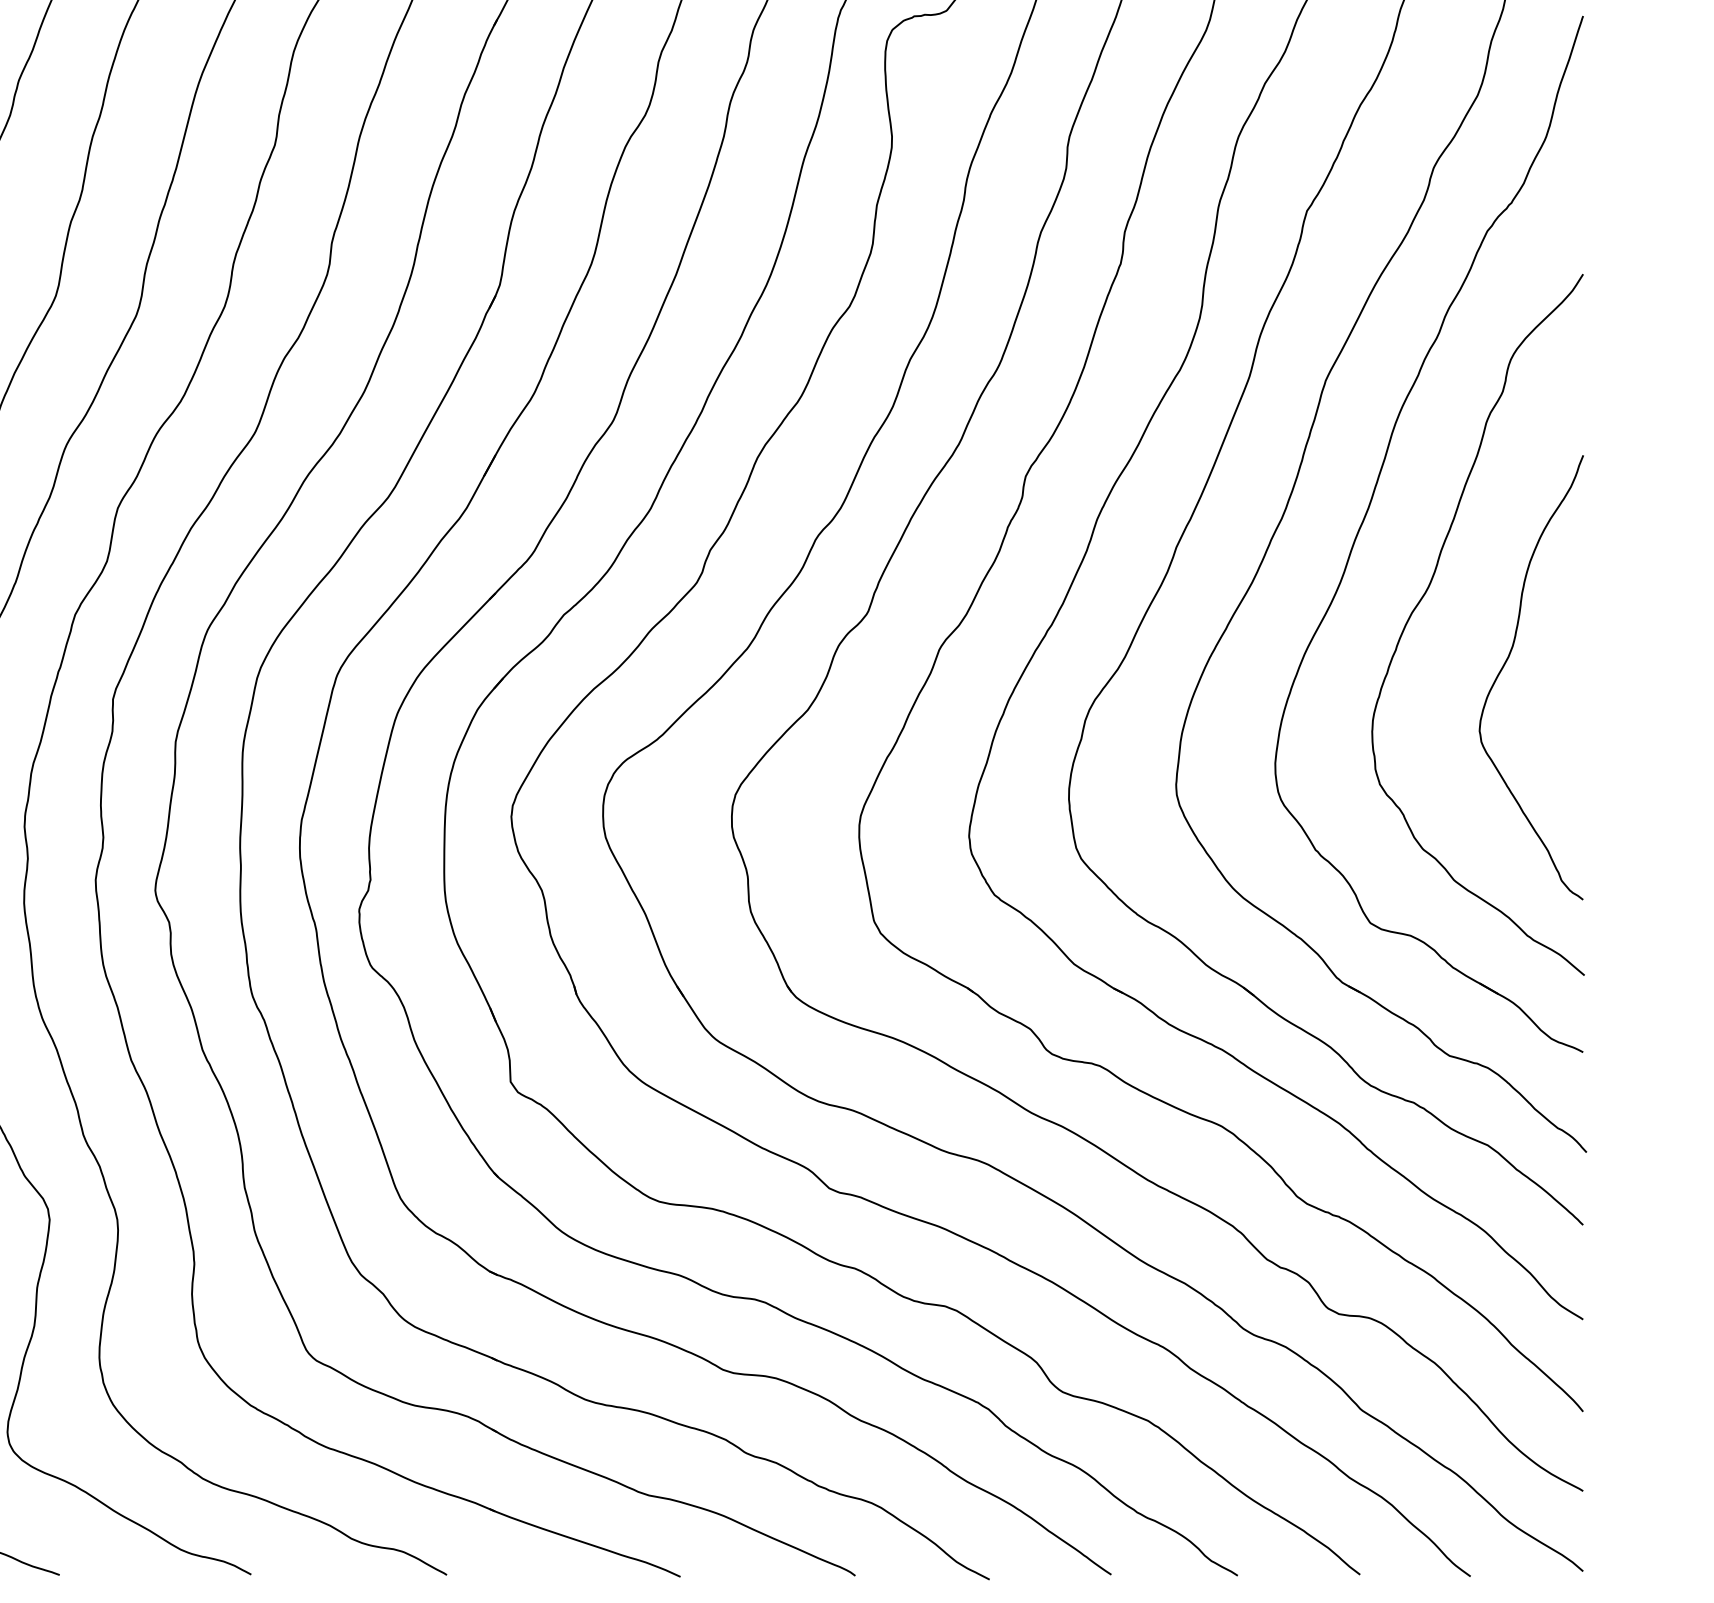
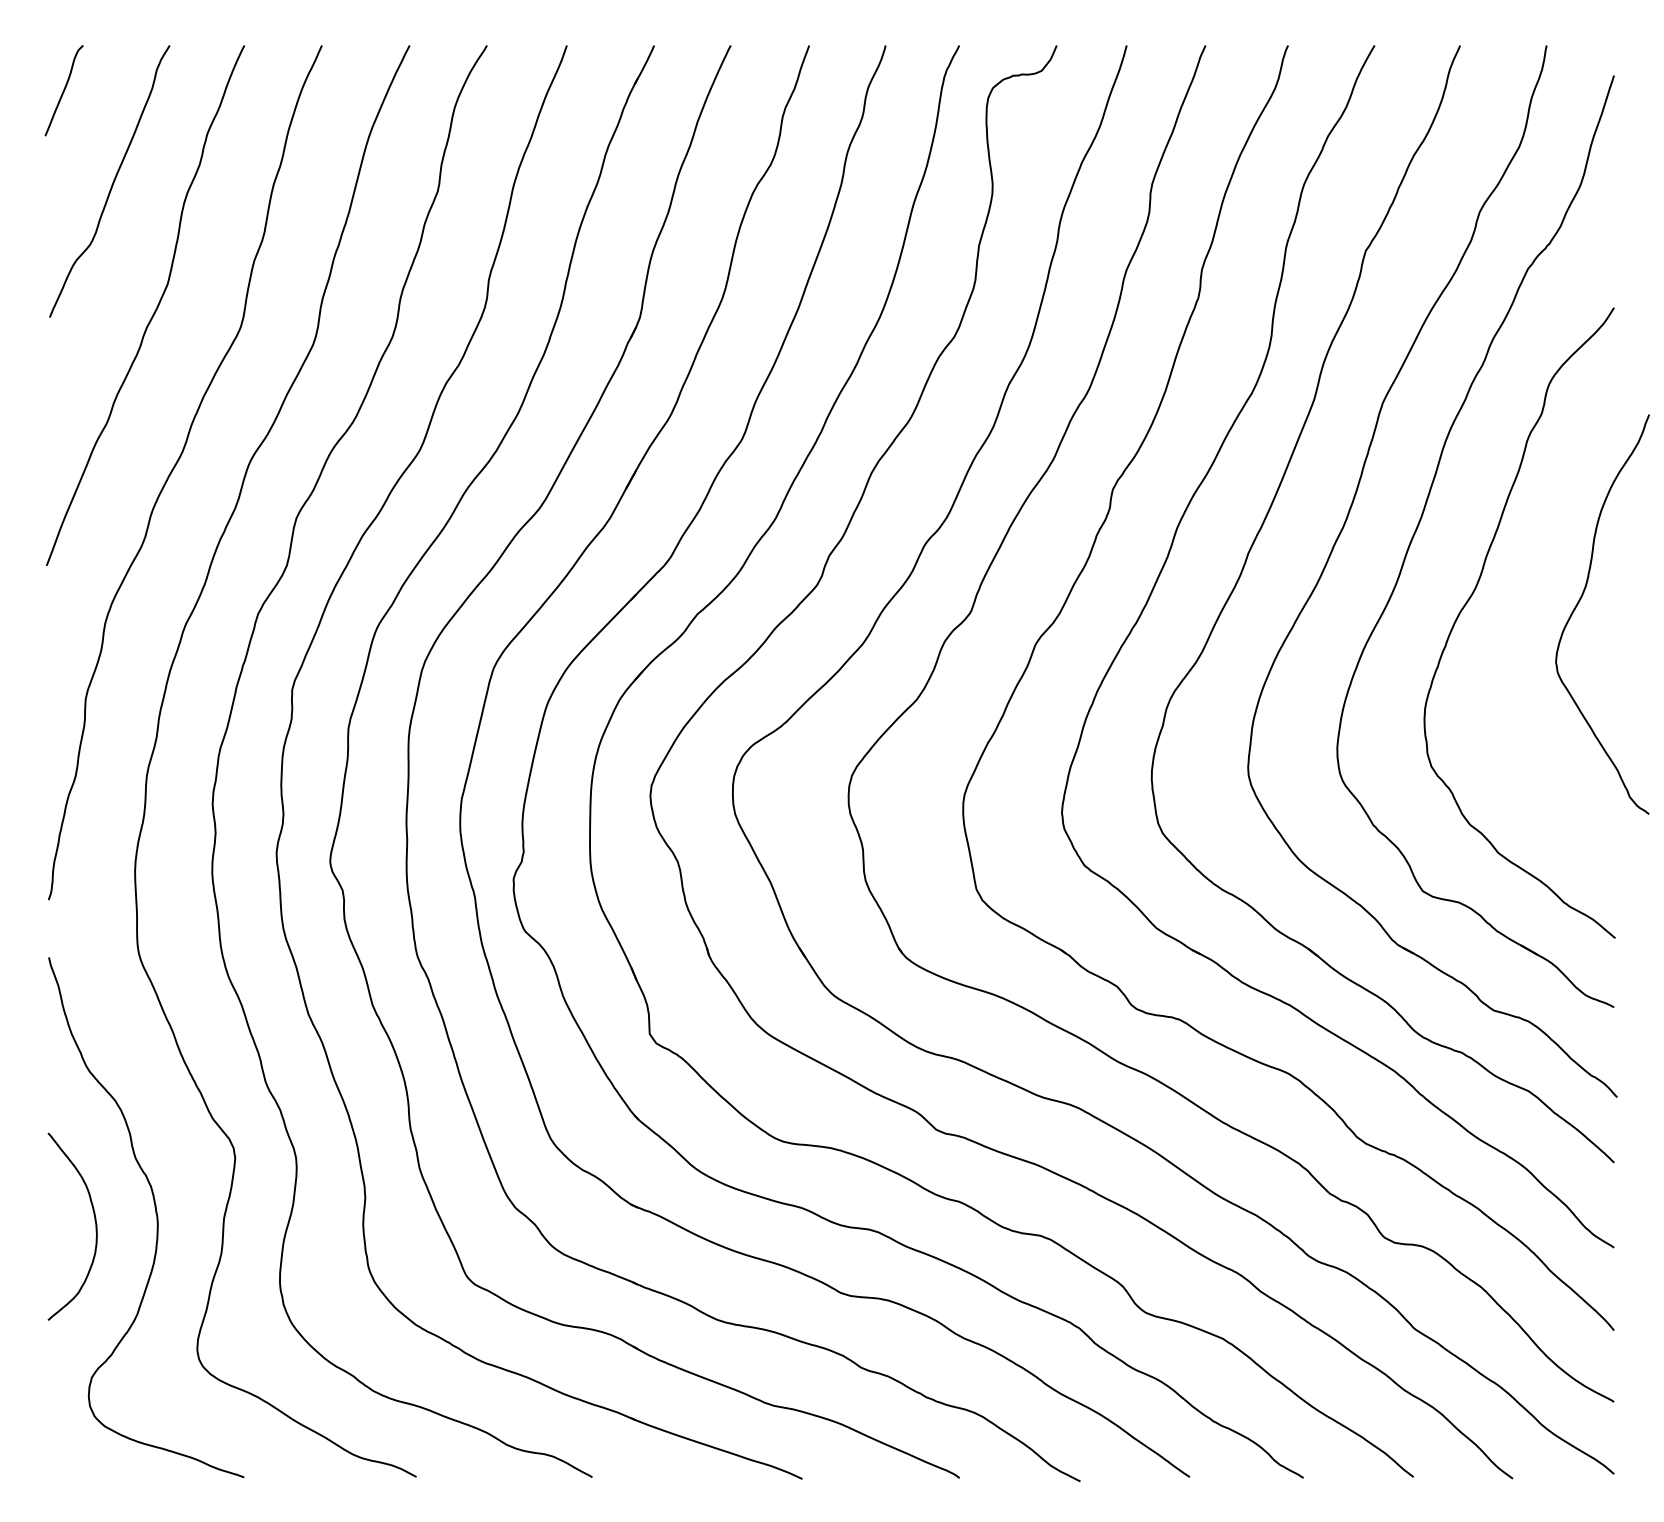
curve: (1507, 660) -> (1581, 599), moved

